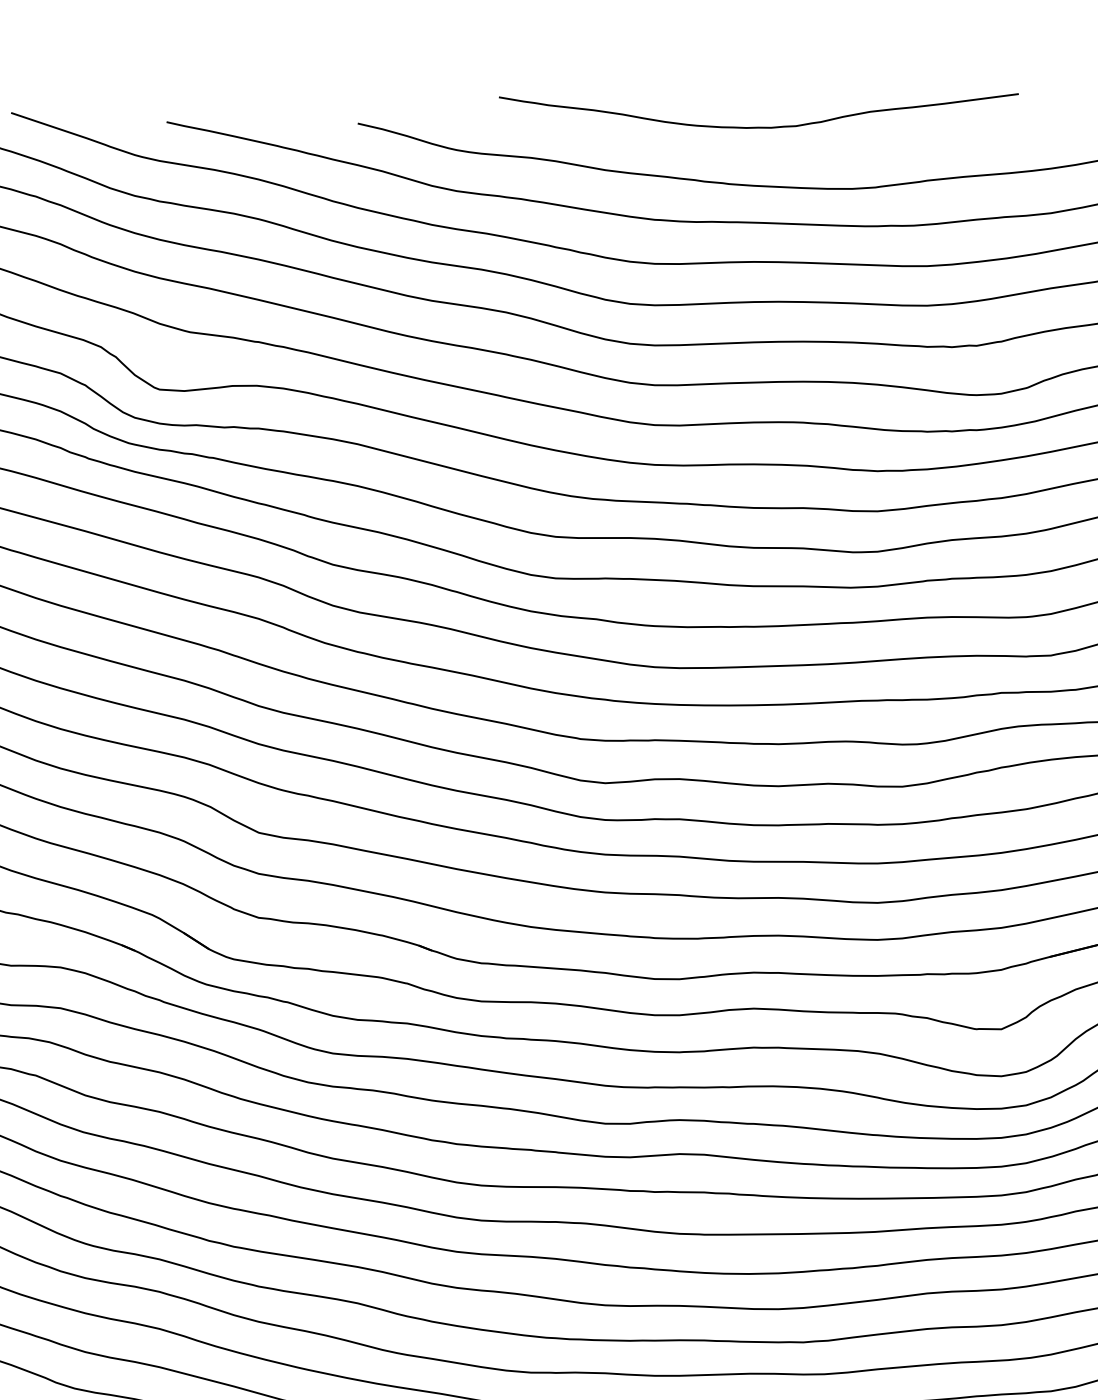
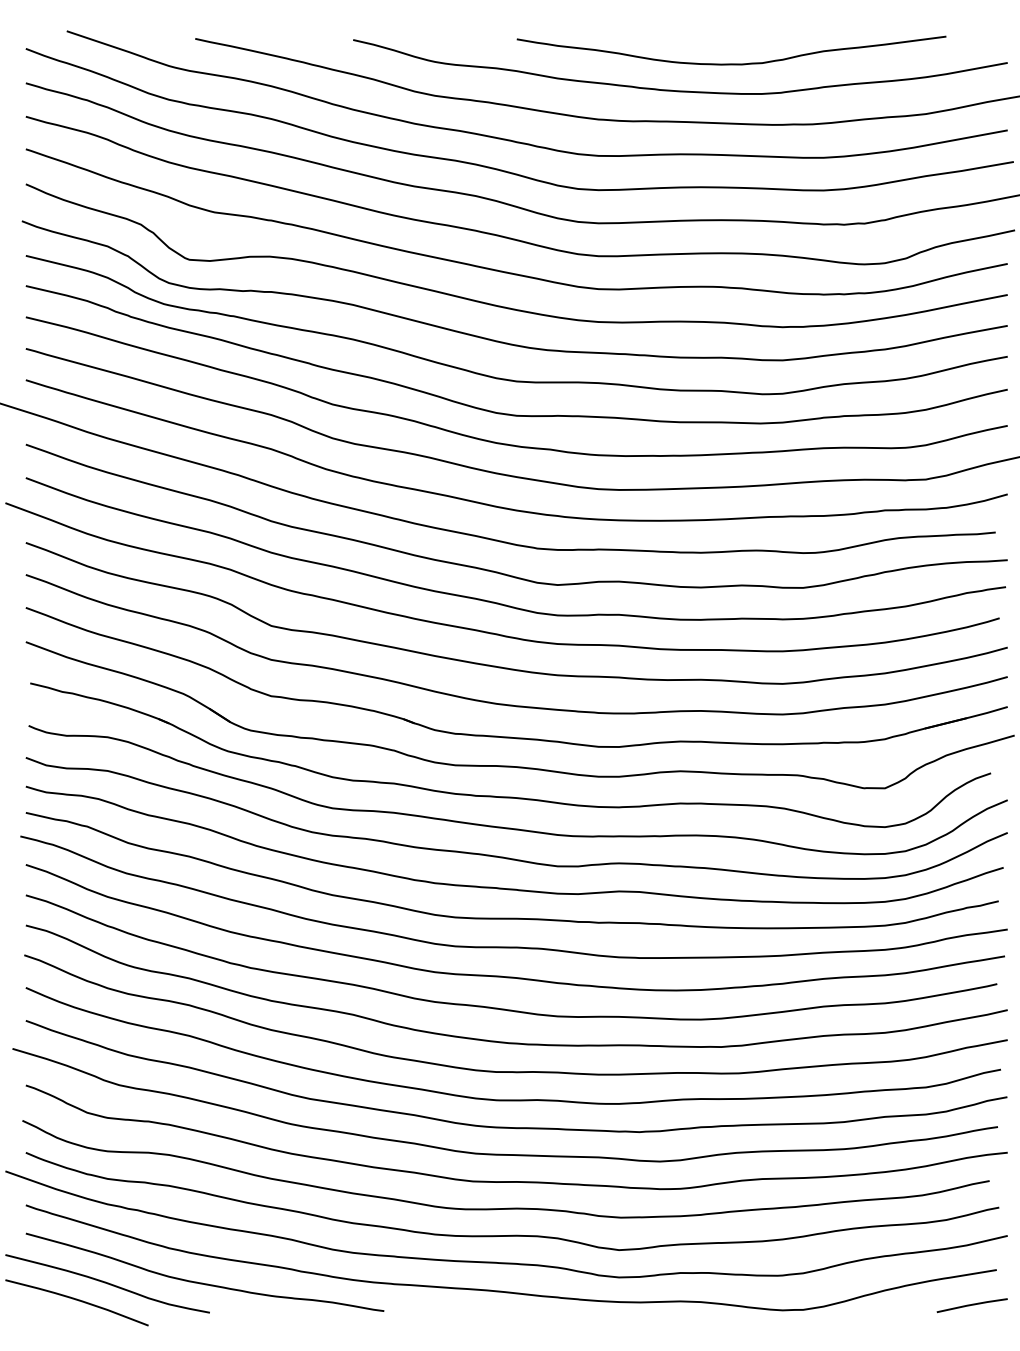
curve: (758, 126) -> (731, 63), moved

